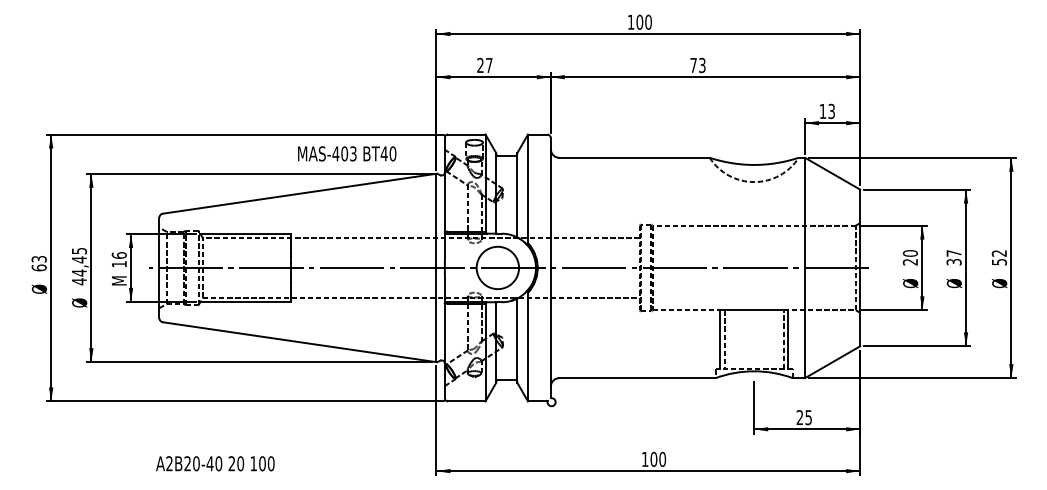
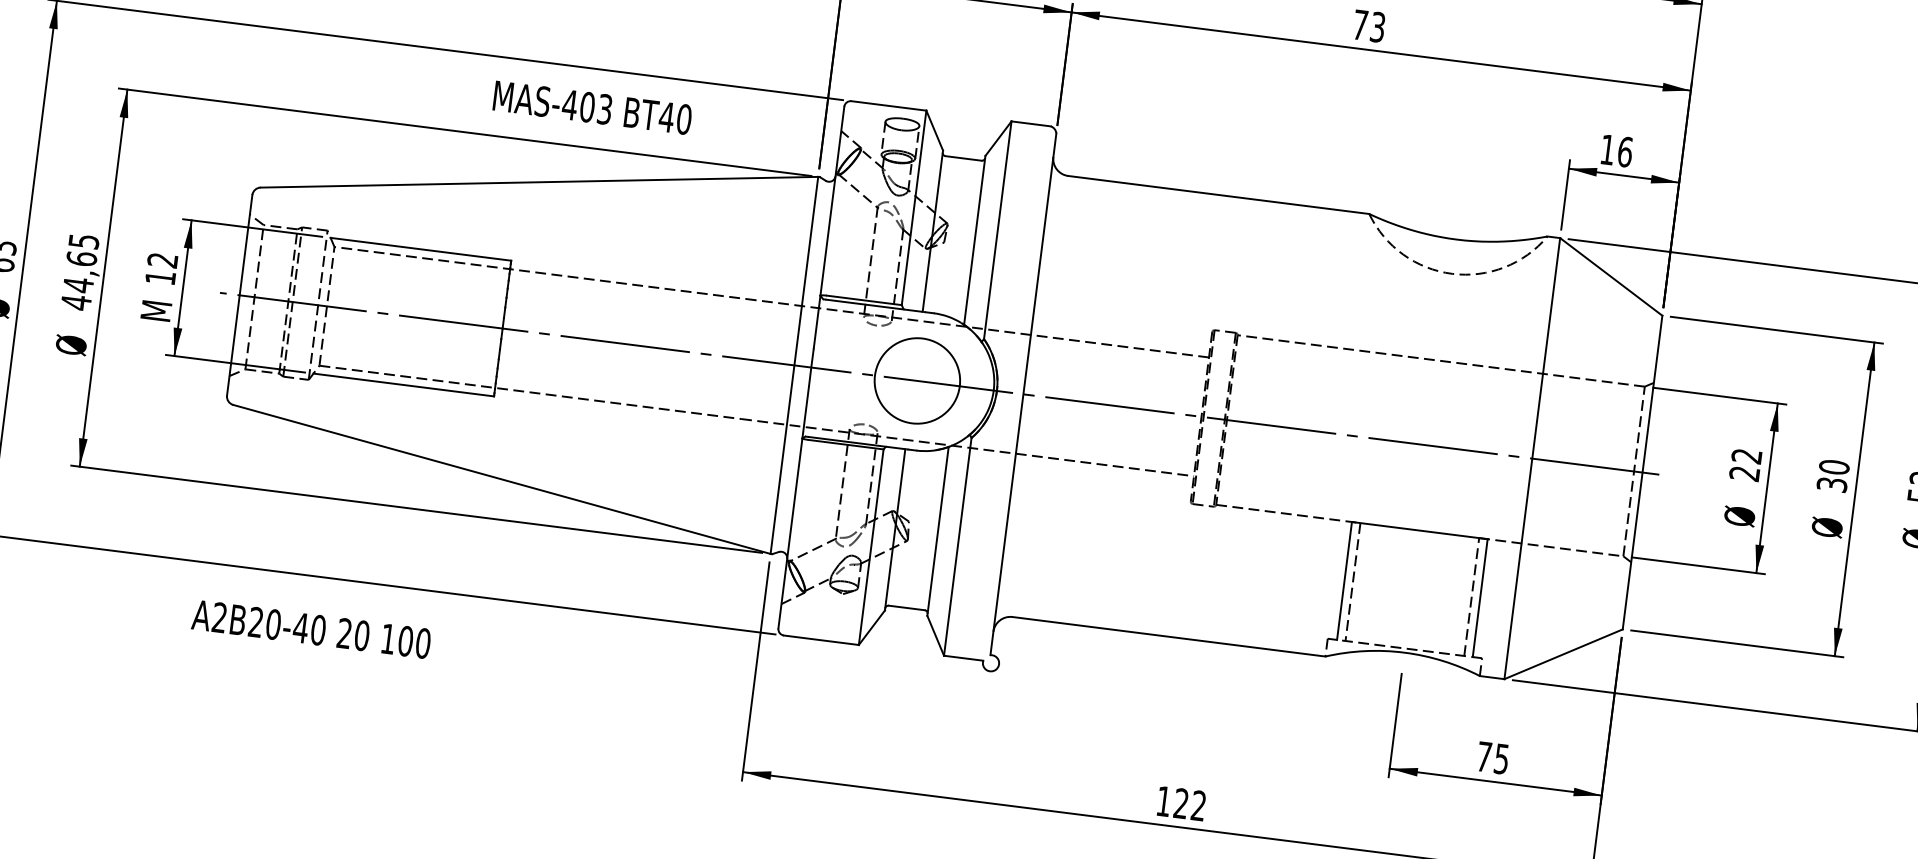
text: (831, 111) -> (1624, 152), 13 -> 16
text: (347, 153) -> (593, 107), moved
text: (910, 253) -> (1747, 456), 20 -> 22
text: (953, 253) -> (1833, 467), 37 -> 30
text: (118, 255) -> (161, 260), 16 -> 12
text: (79, 259) -> (82, 258), 44,45 -> 44,65
text: (799, 417) -> (1483, 756), 25 -> 75
text: (658, 459) -> (1190, 804), 100 -> 122
text: (215, 463) -> (311, 628), moved

